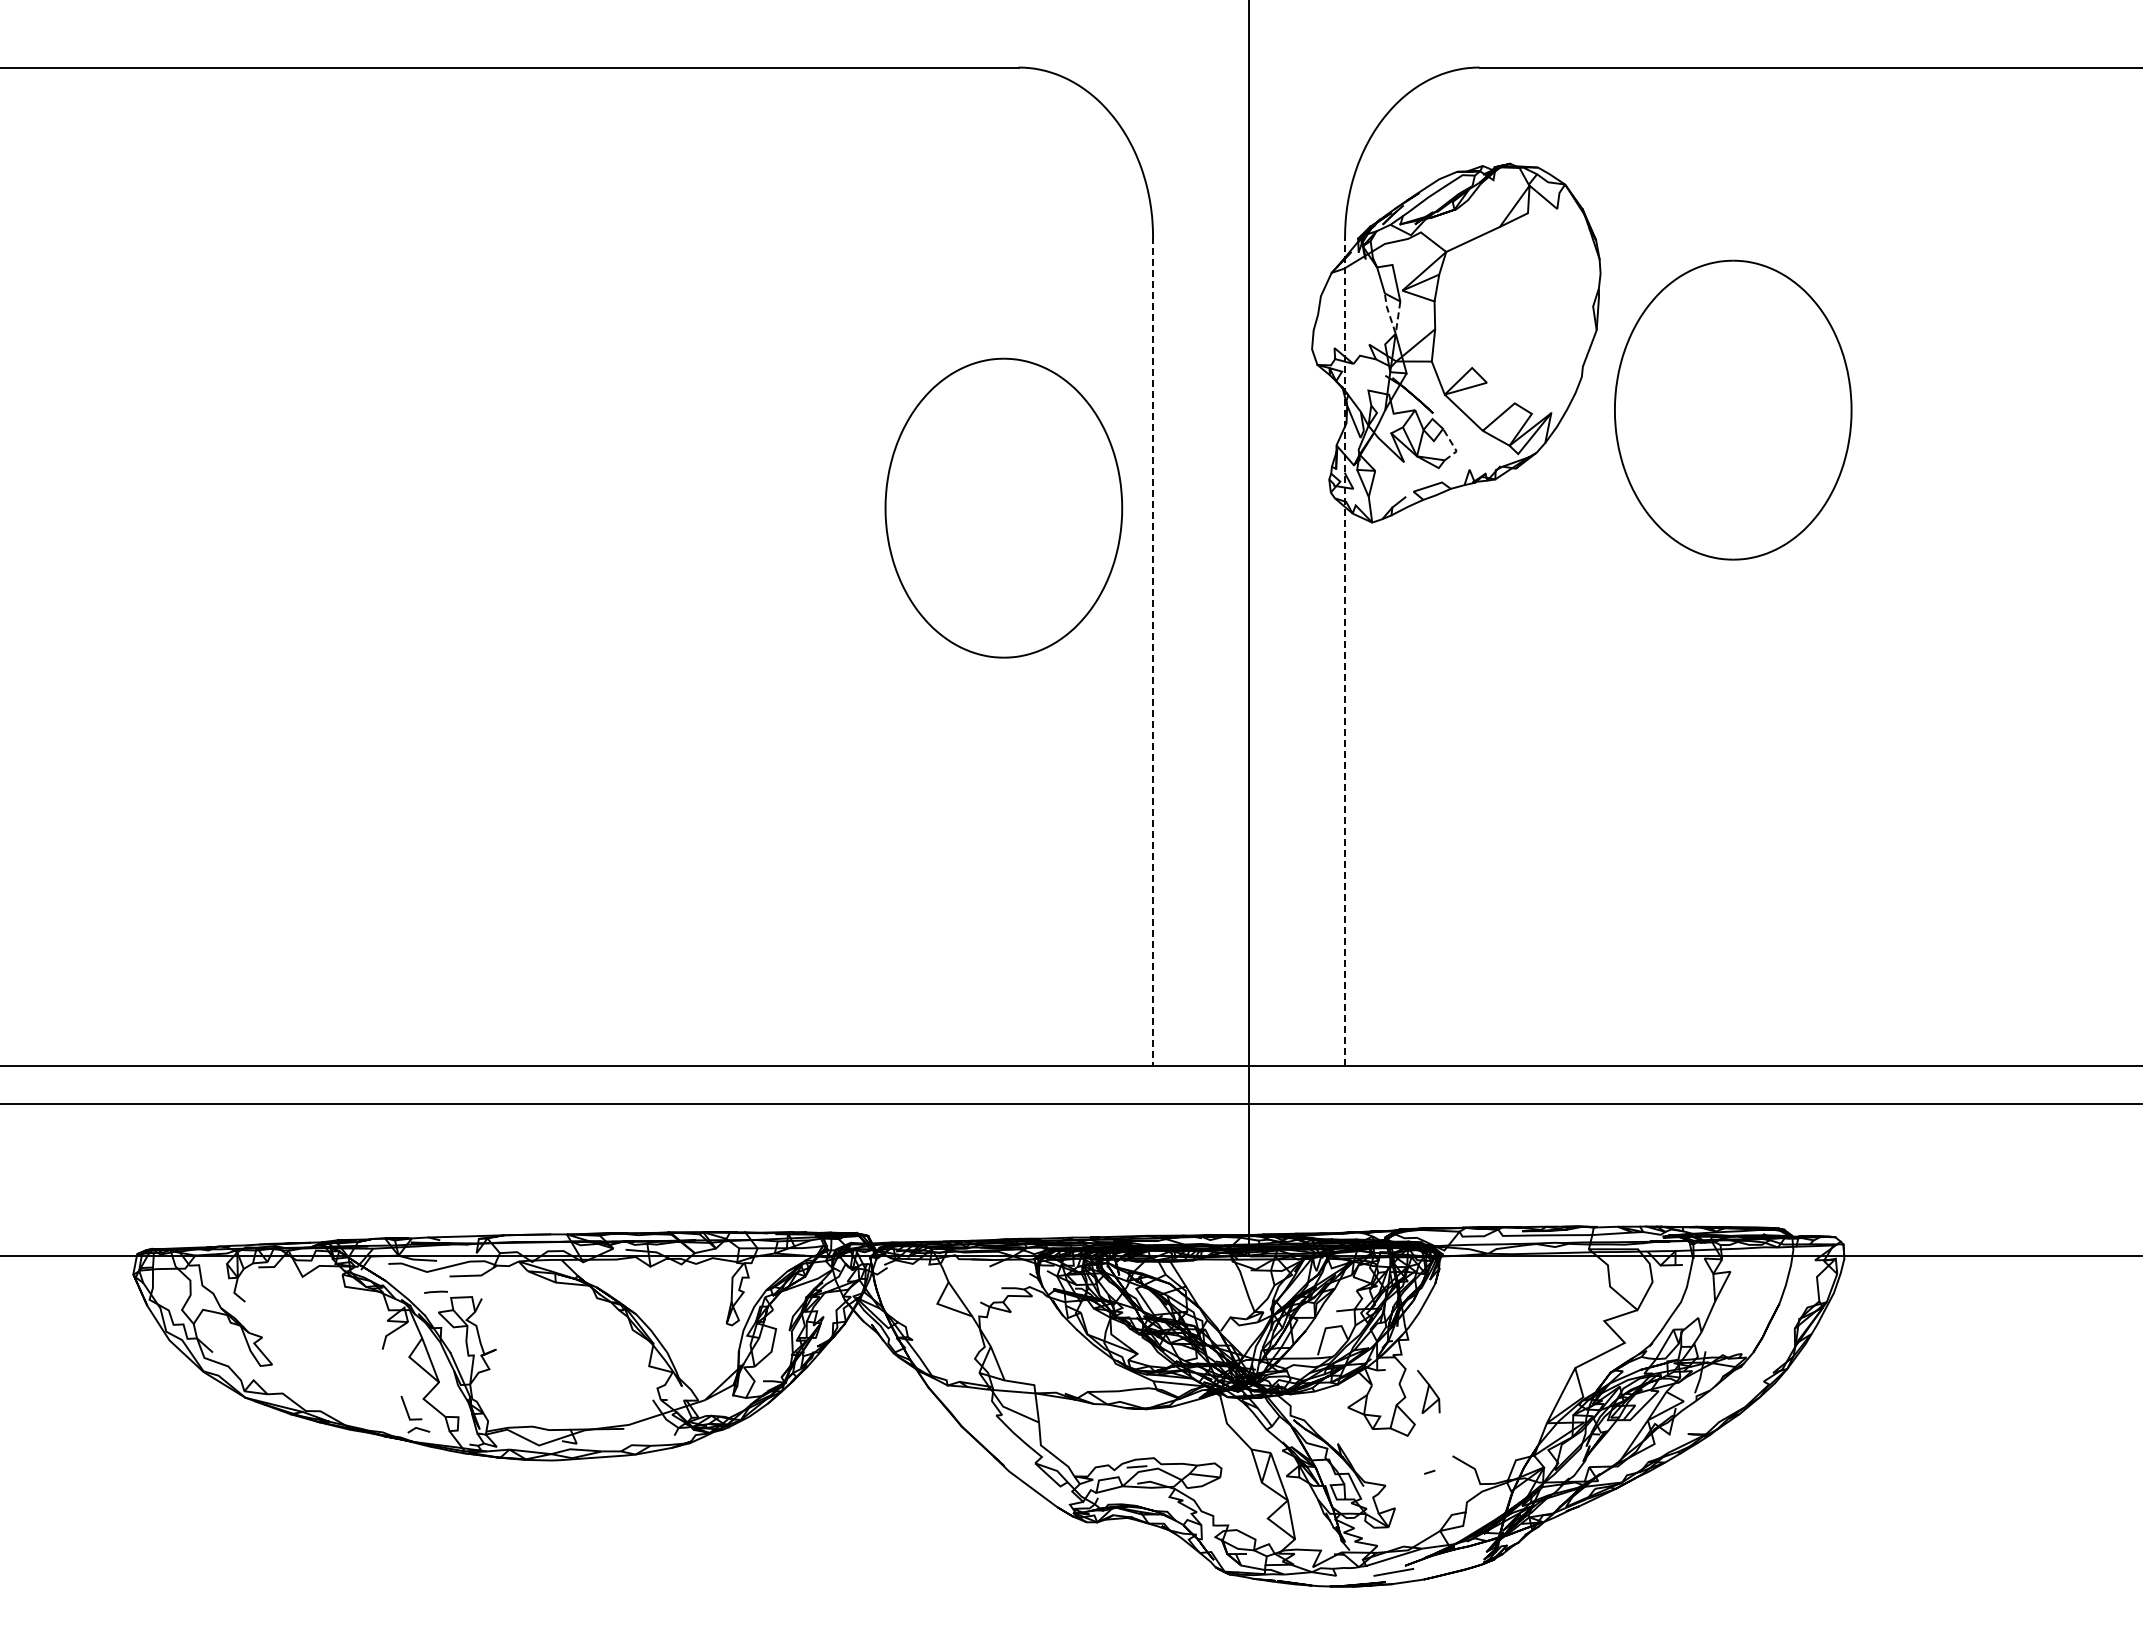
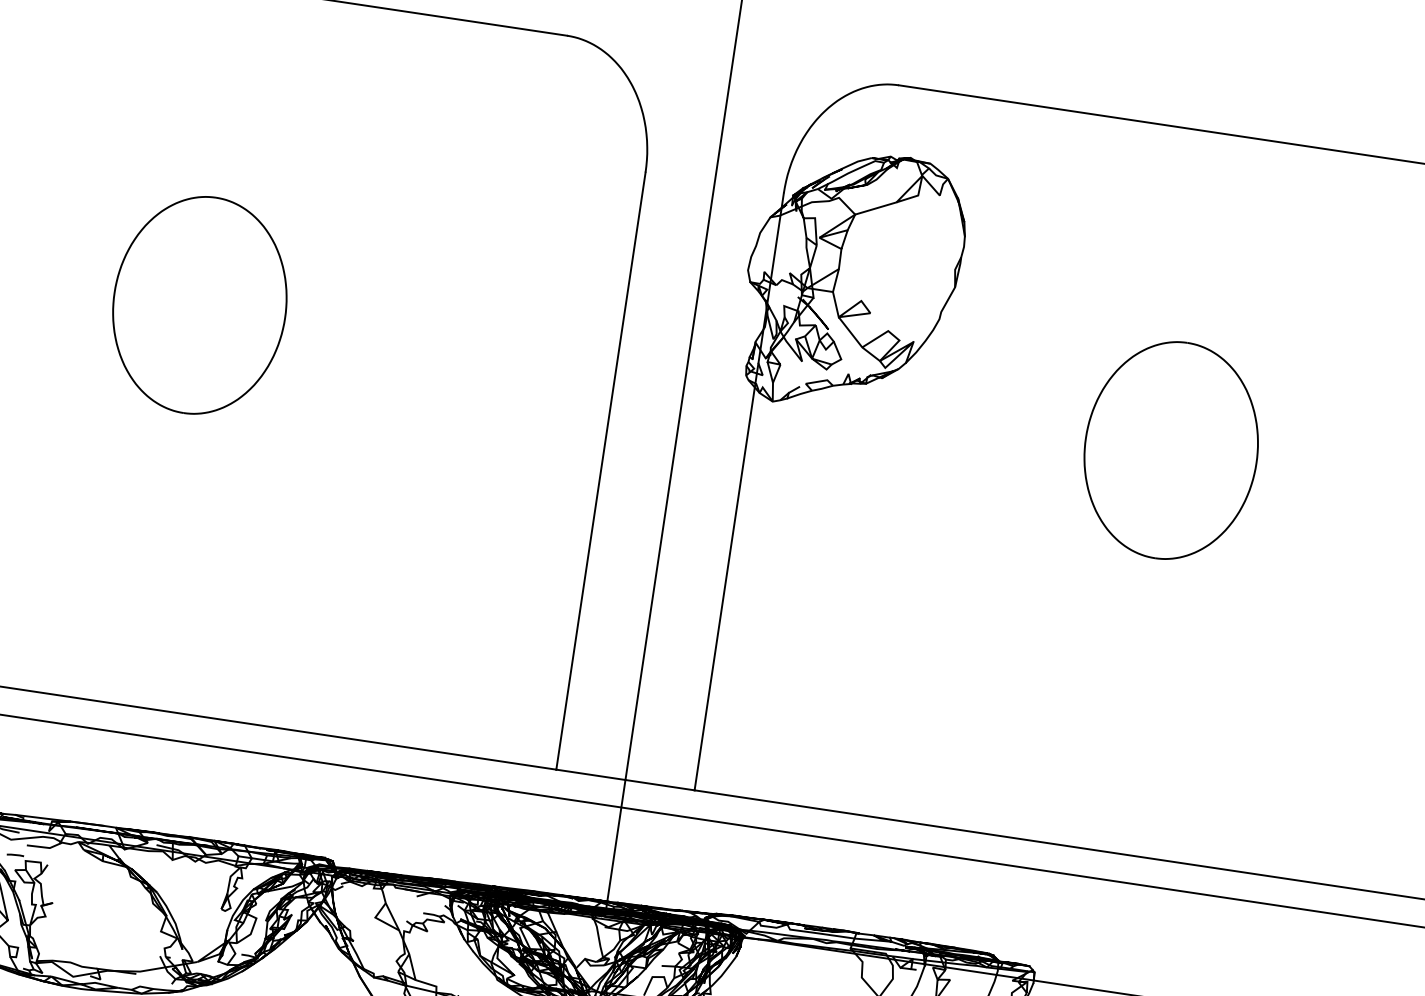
line: (1394, 329) -> (809, 264), dashed -> solid
part: (1733, 409) -> (1171, 450), moved
line: (1453, 446) -> (839, 355), dashed -> solid
part: (1003, 507) -> (199, 304), moved
line: (1345, 651) -> (739, 491), dashed -> solid
line: (1153, 652) -> (601, 471), dashed -> solid

